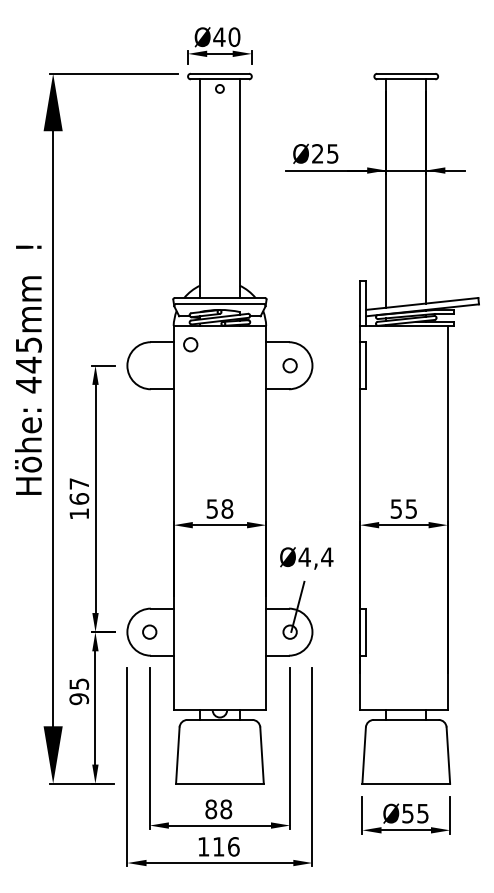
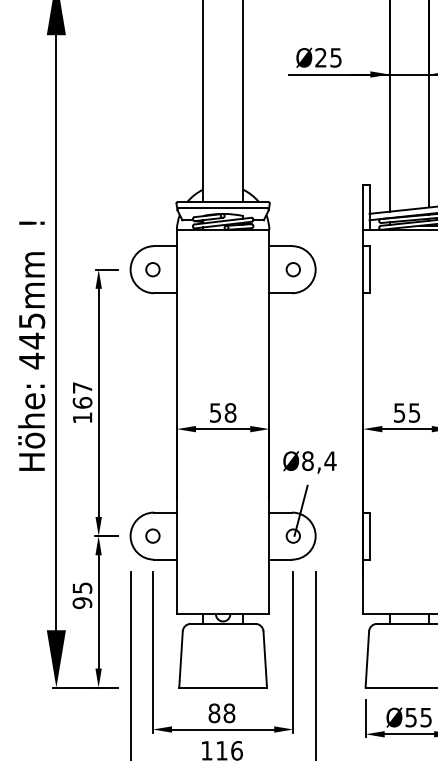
circle: (190, 344) -> (152, 269), moved
text: (28, 369) -> (31, 345), moved
text: (304, 557) -> (307, 461), Ø4,4 -> Ø8,4

